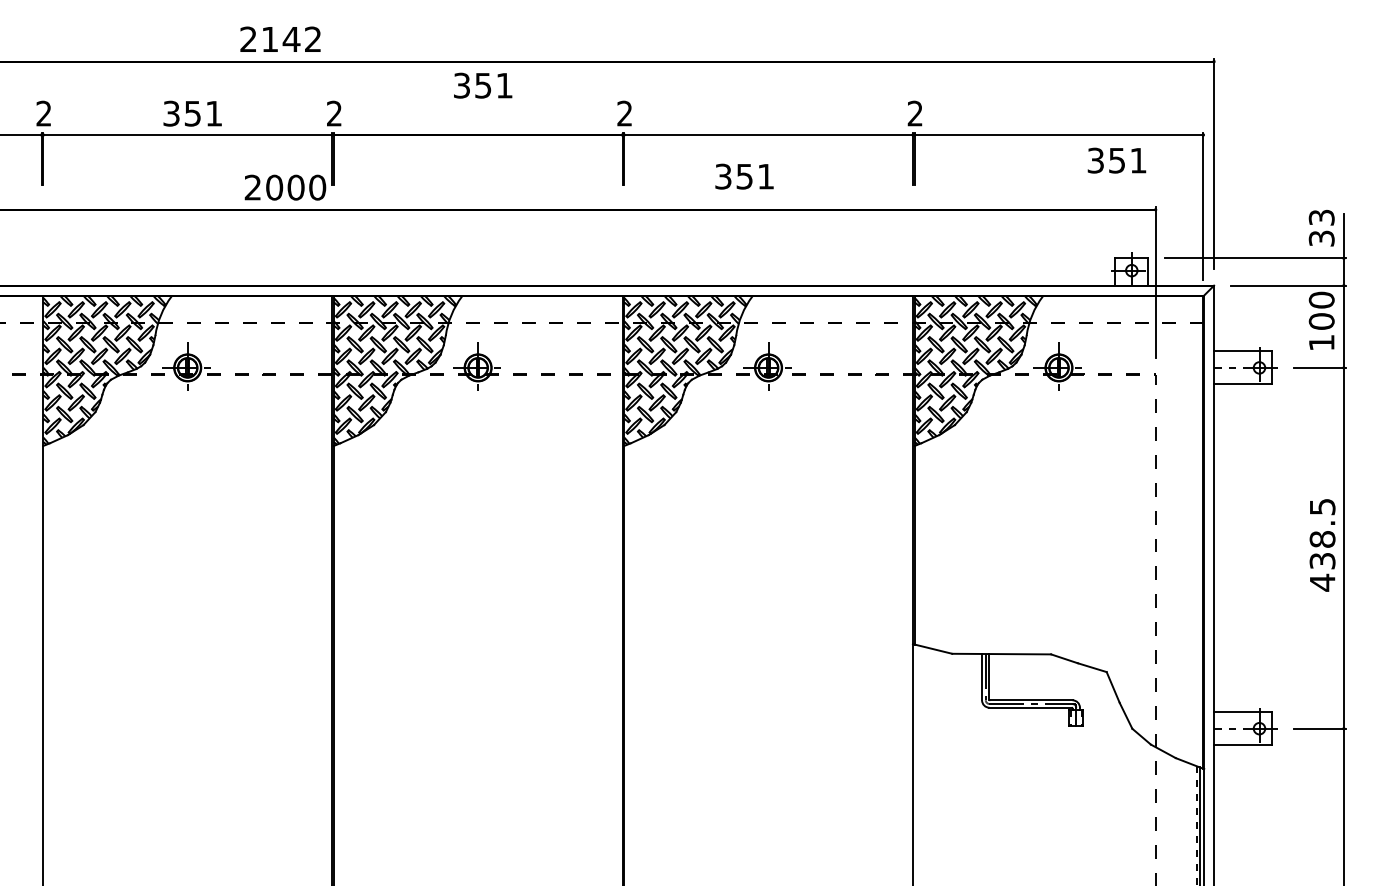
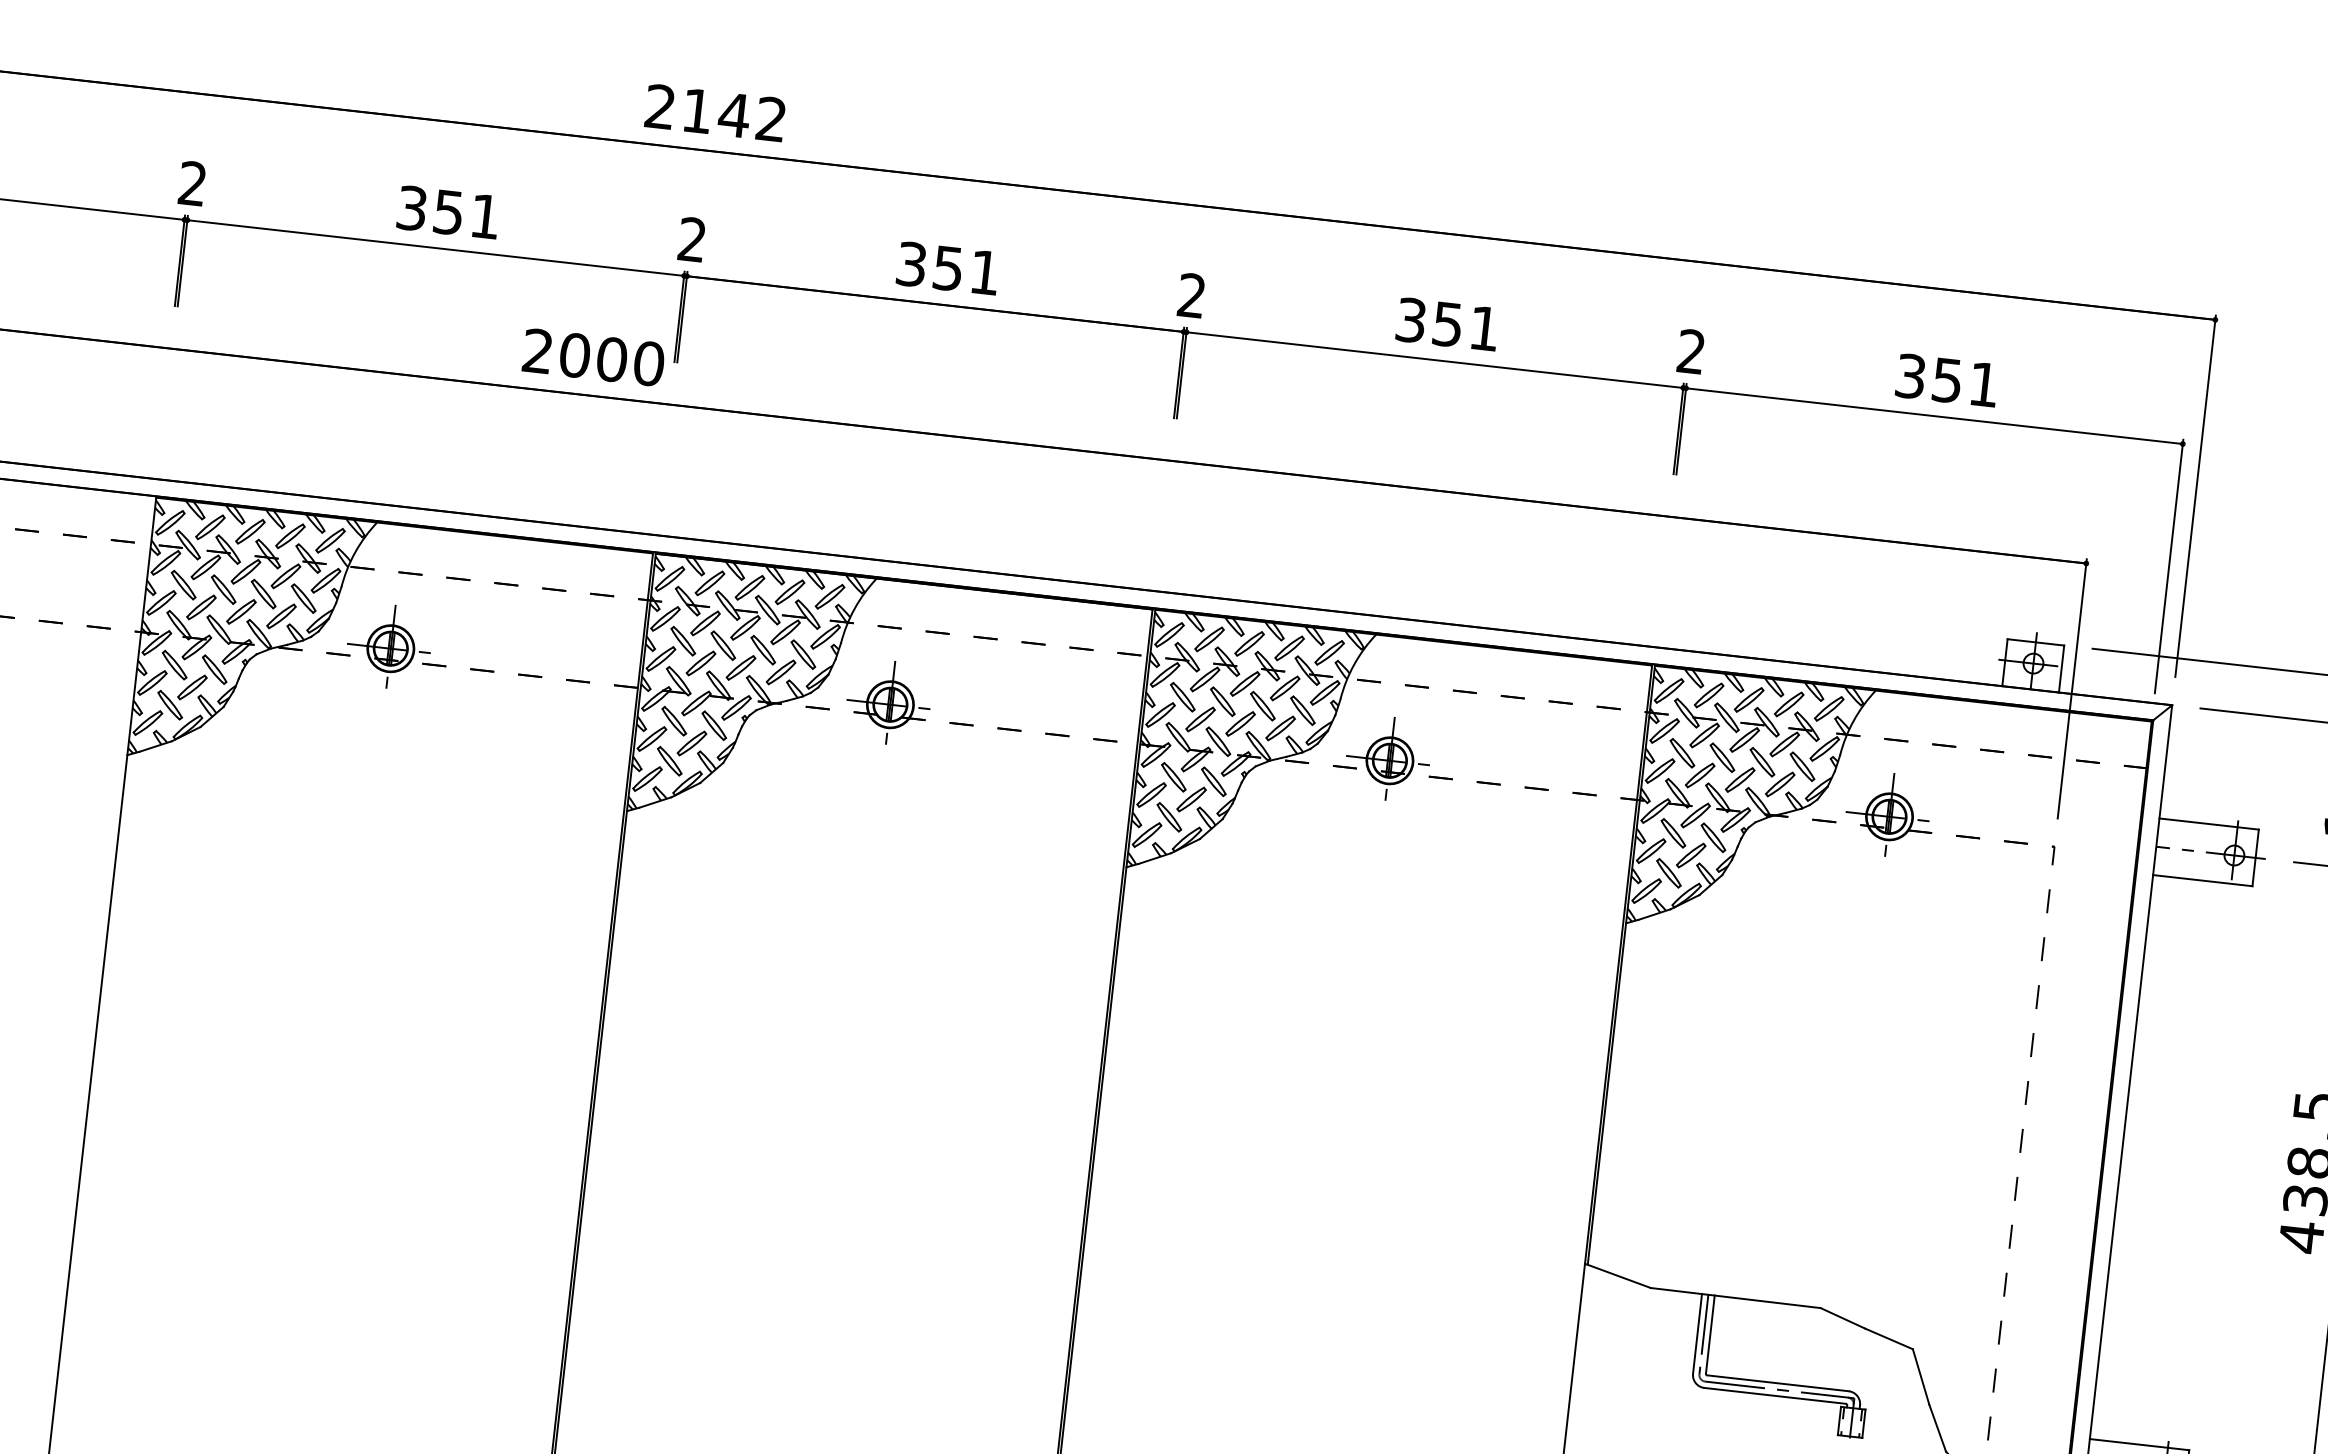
text: (280, 38) -> (715, 111), moved
text: (483, 85) -> (948, 268), moved
text: (1116, 160) -> (1946, 380), moved
text: (744, 176) -> (1447, 324), moved

